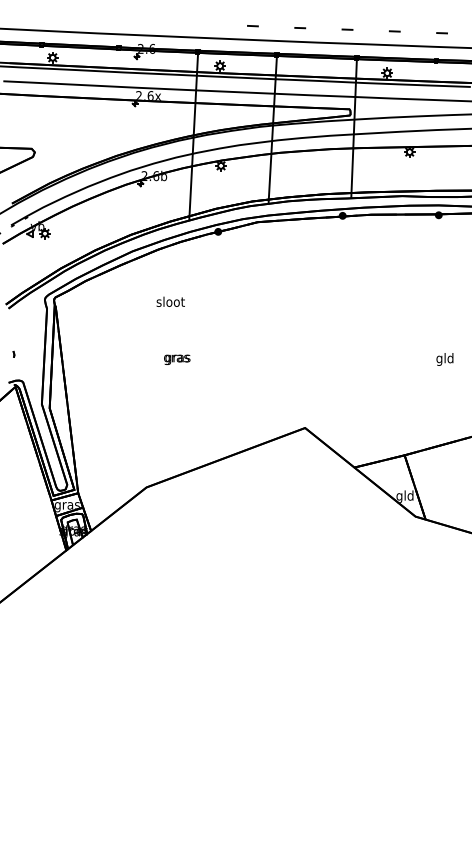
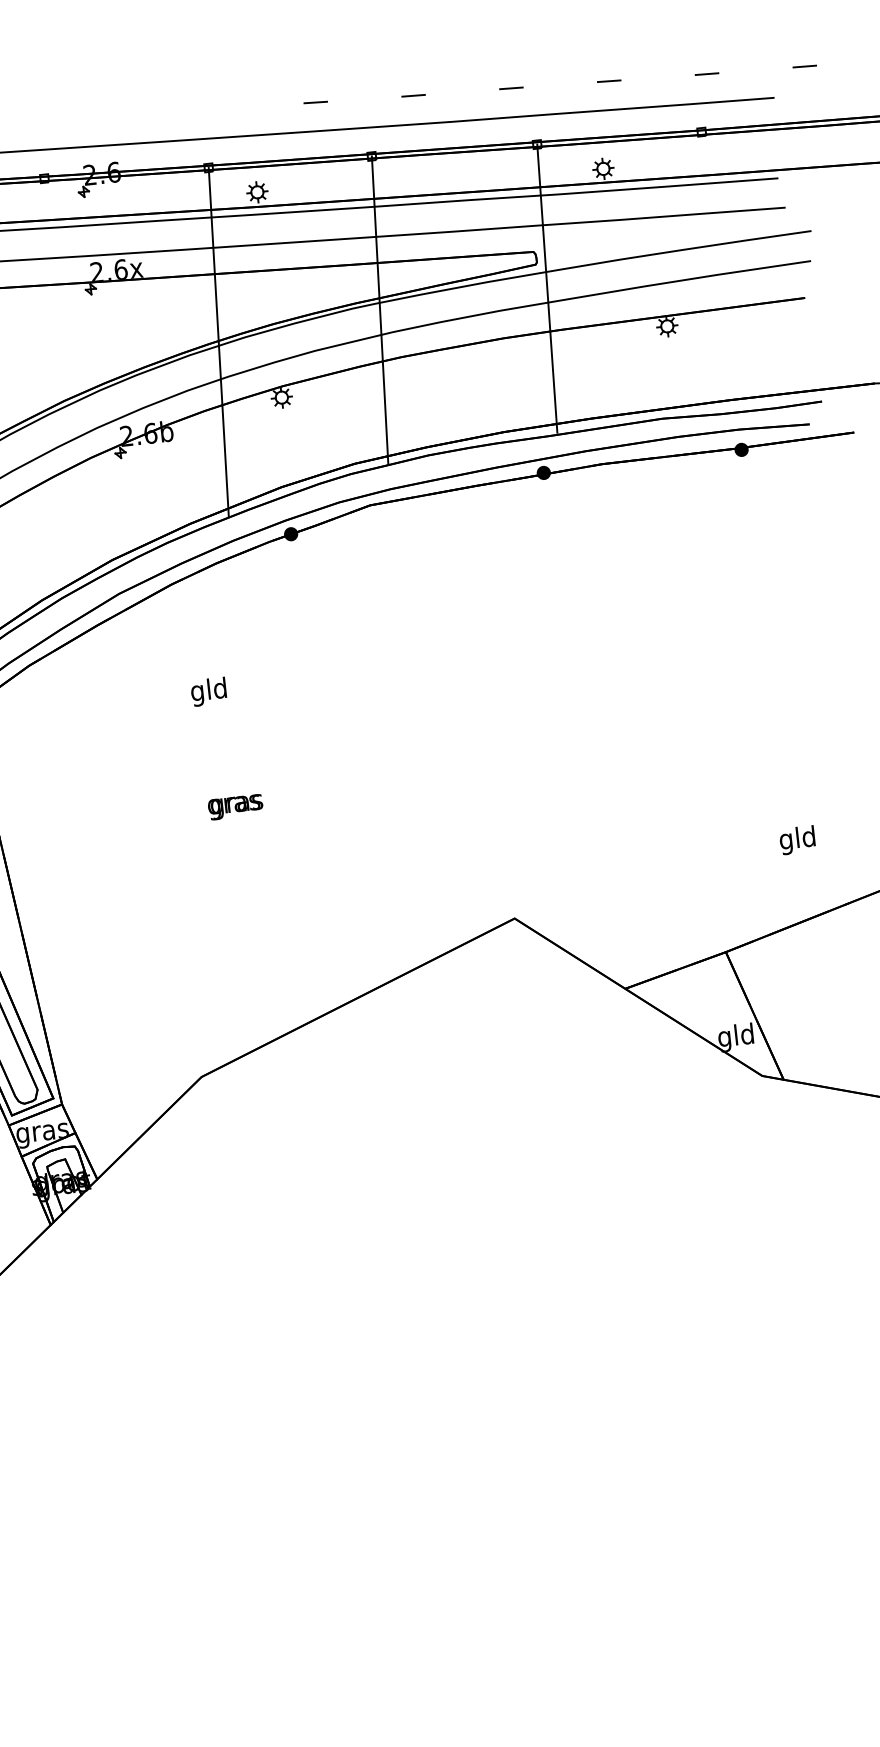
text: (170, 302) -> (208, 690), sloot -> gld
text: (444, 359) -> (796, 840), moved

